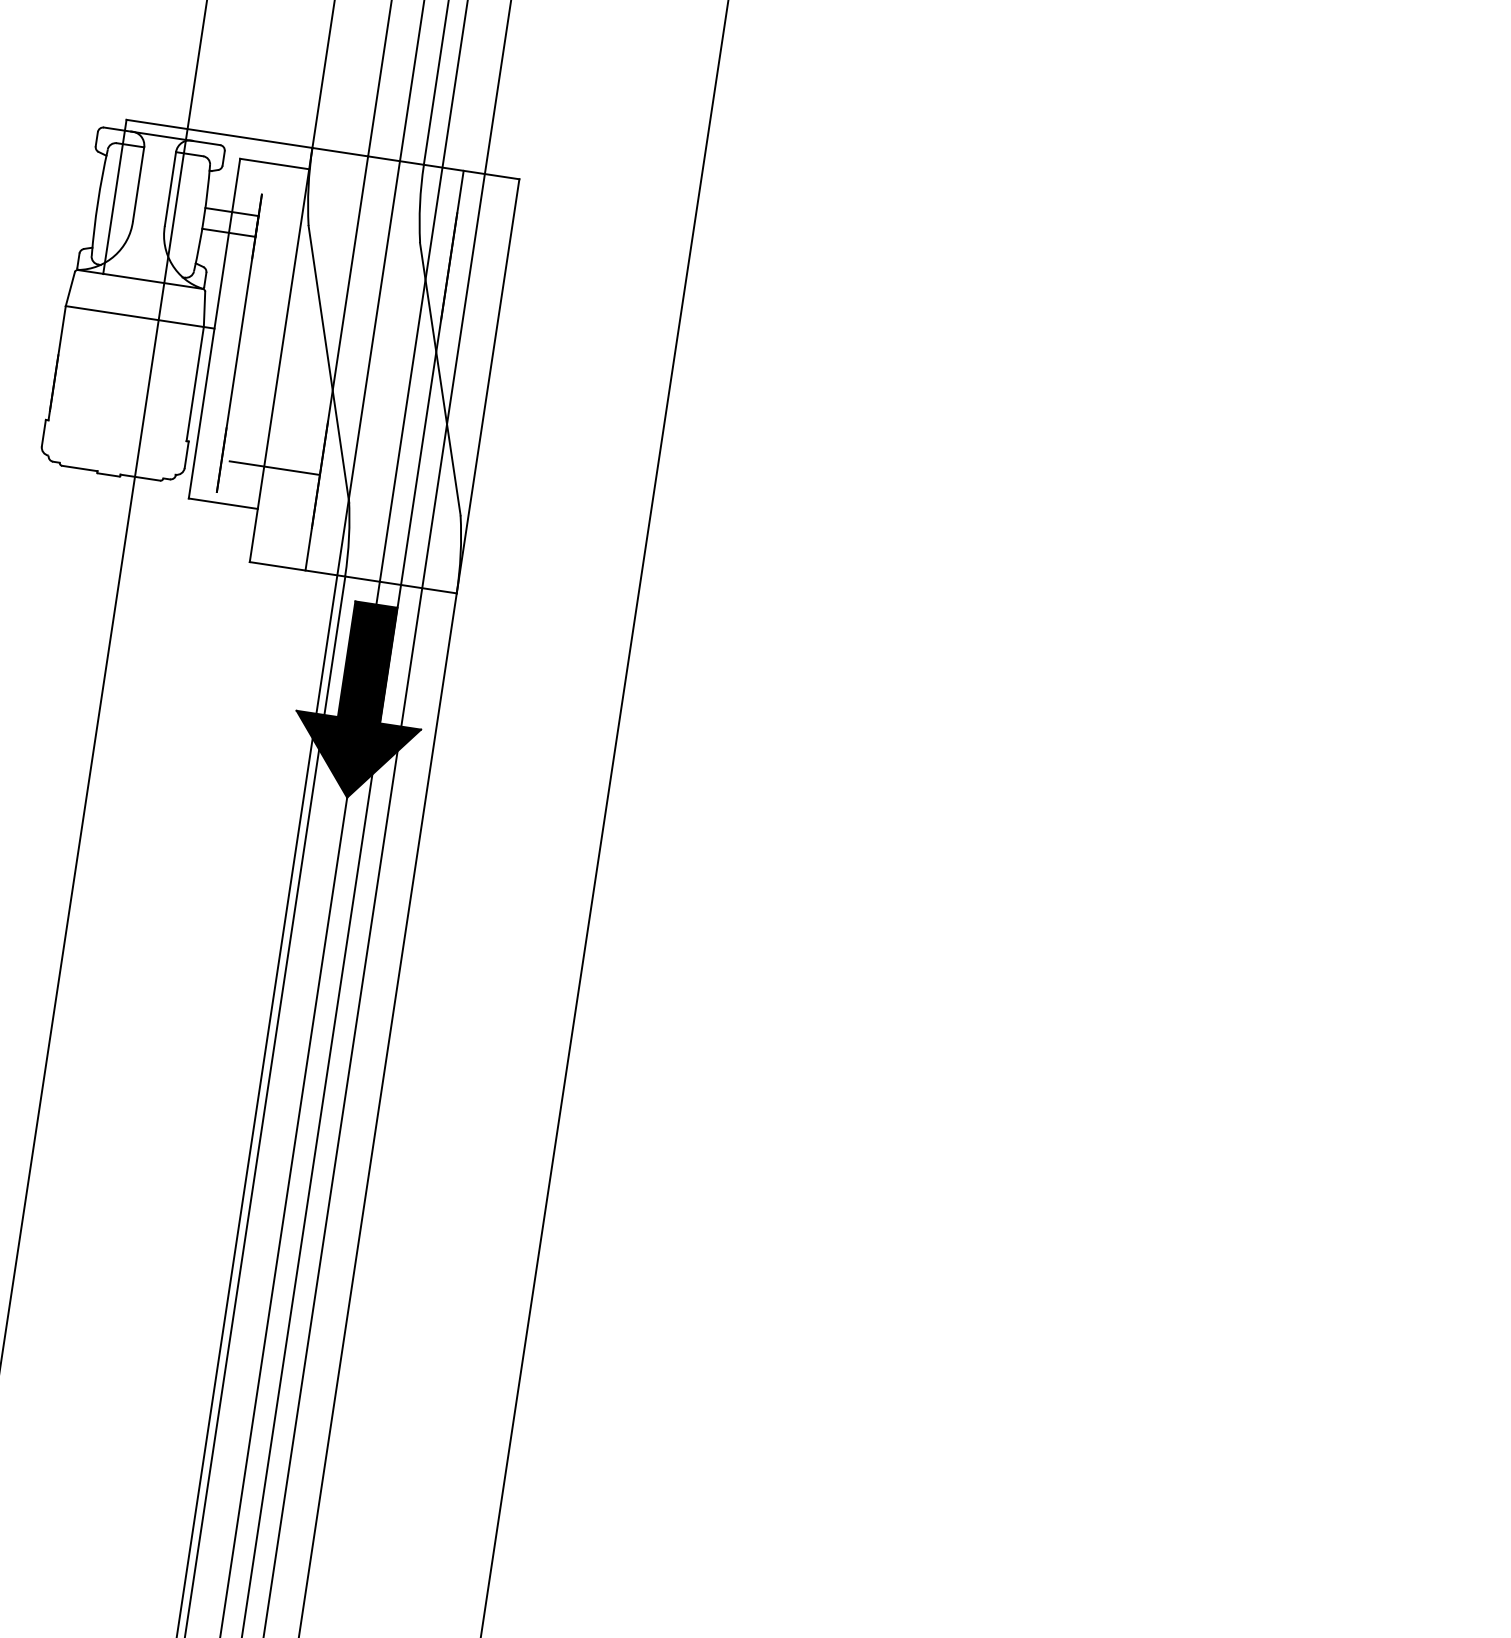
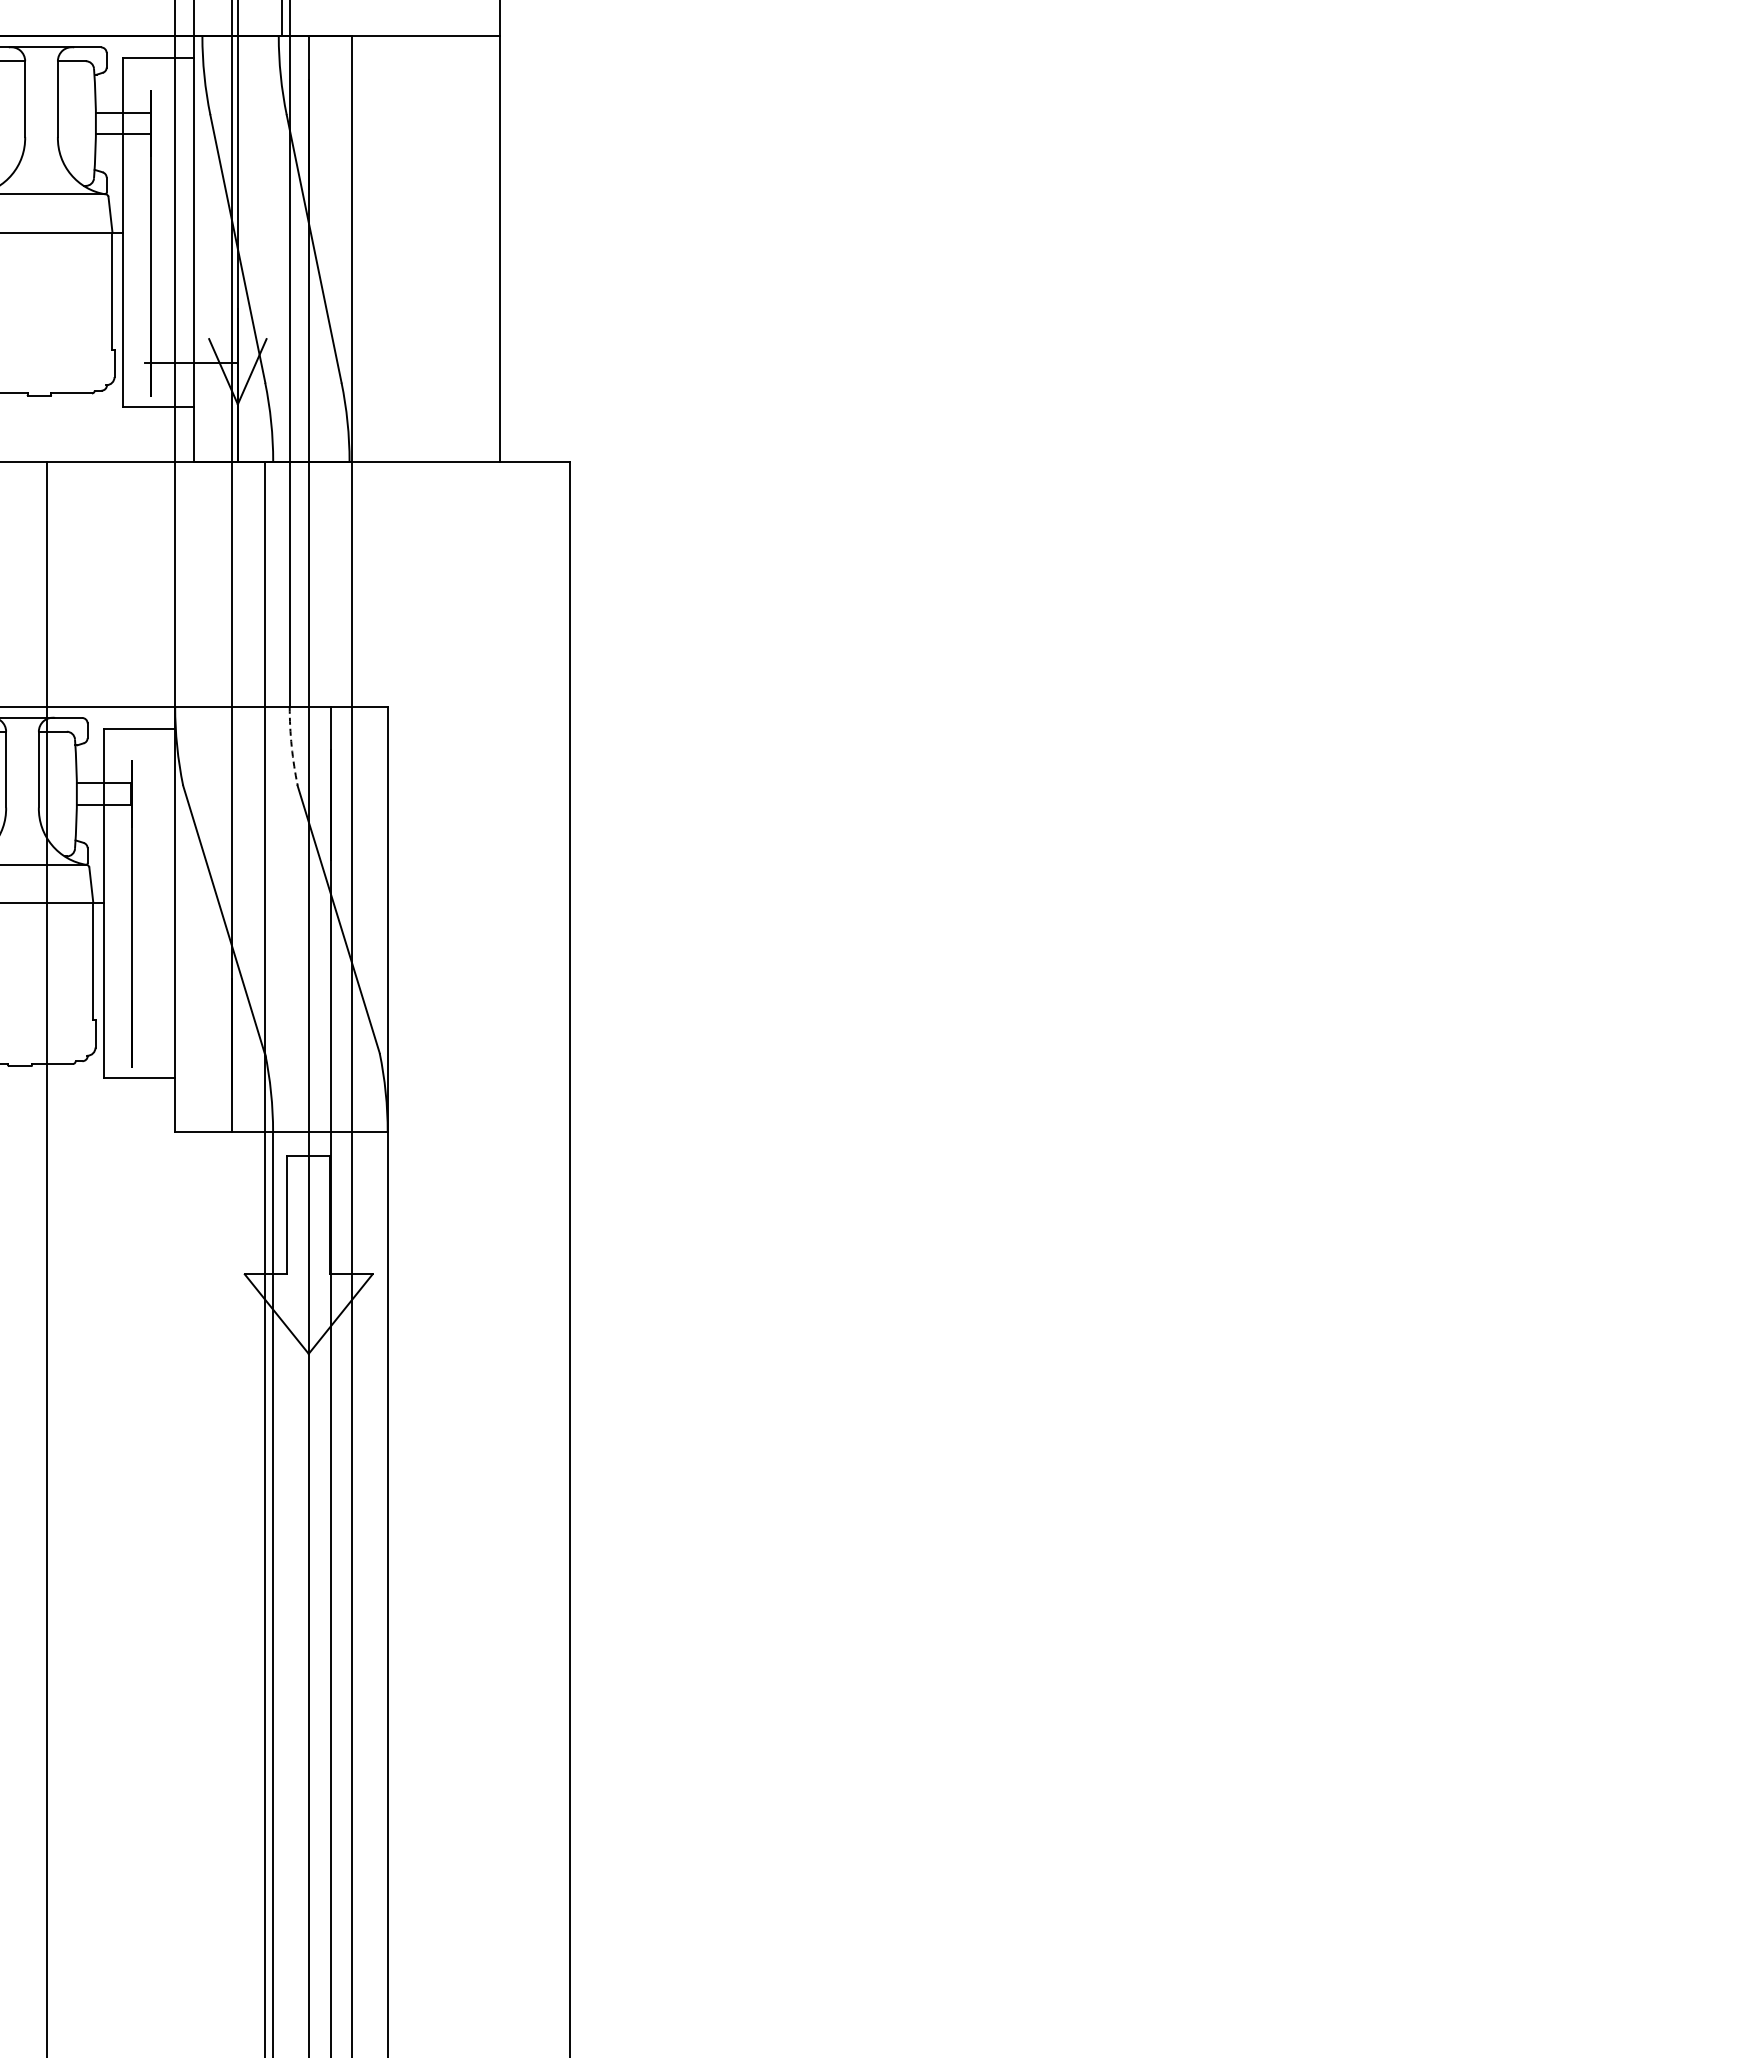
arc: (419, 203) -> (291, 746), solid -> dashed
line: (274, 468) -> (185, 1034), removed
fill: (361, 700) -> (308, 1254), removed

